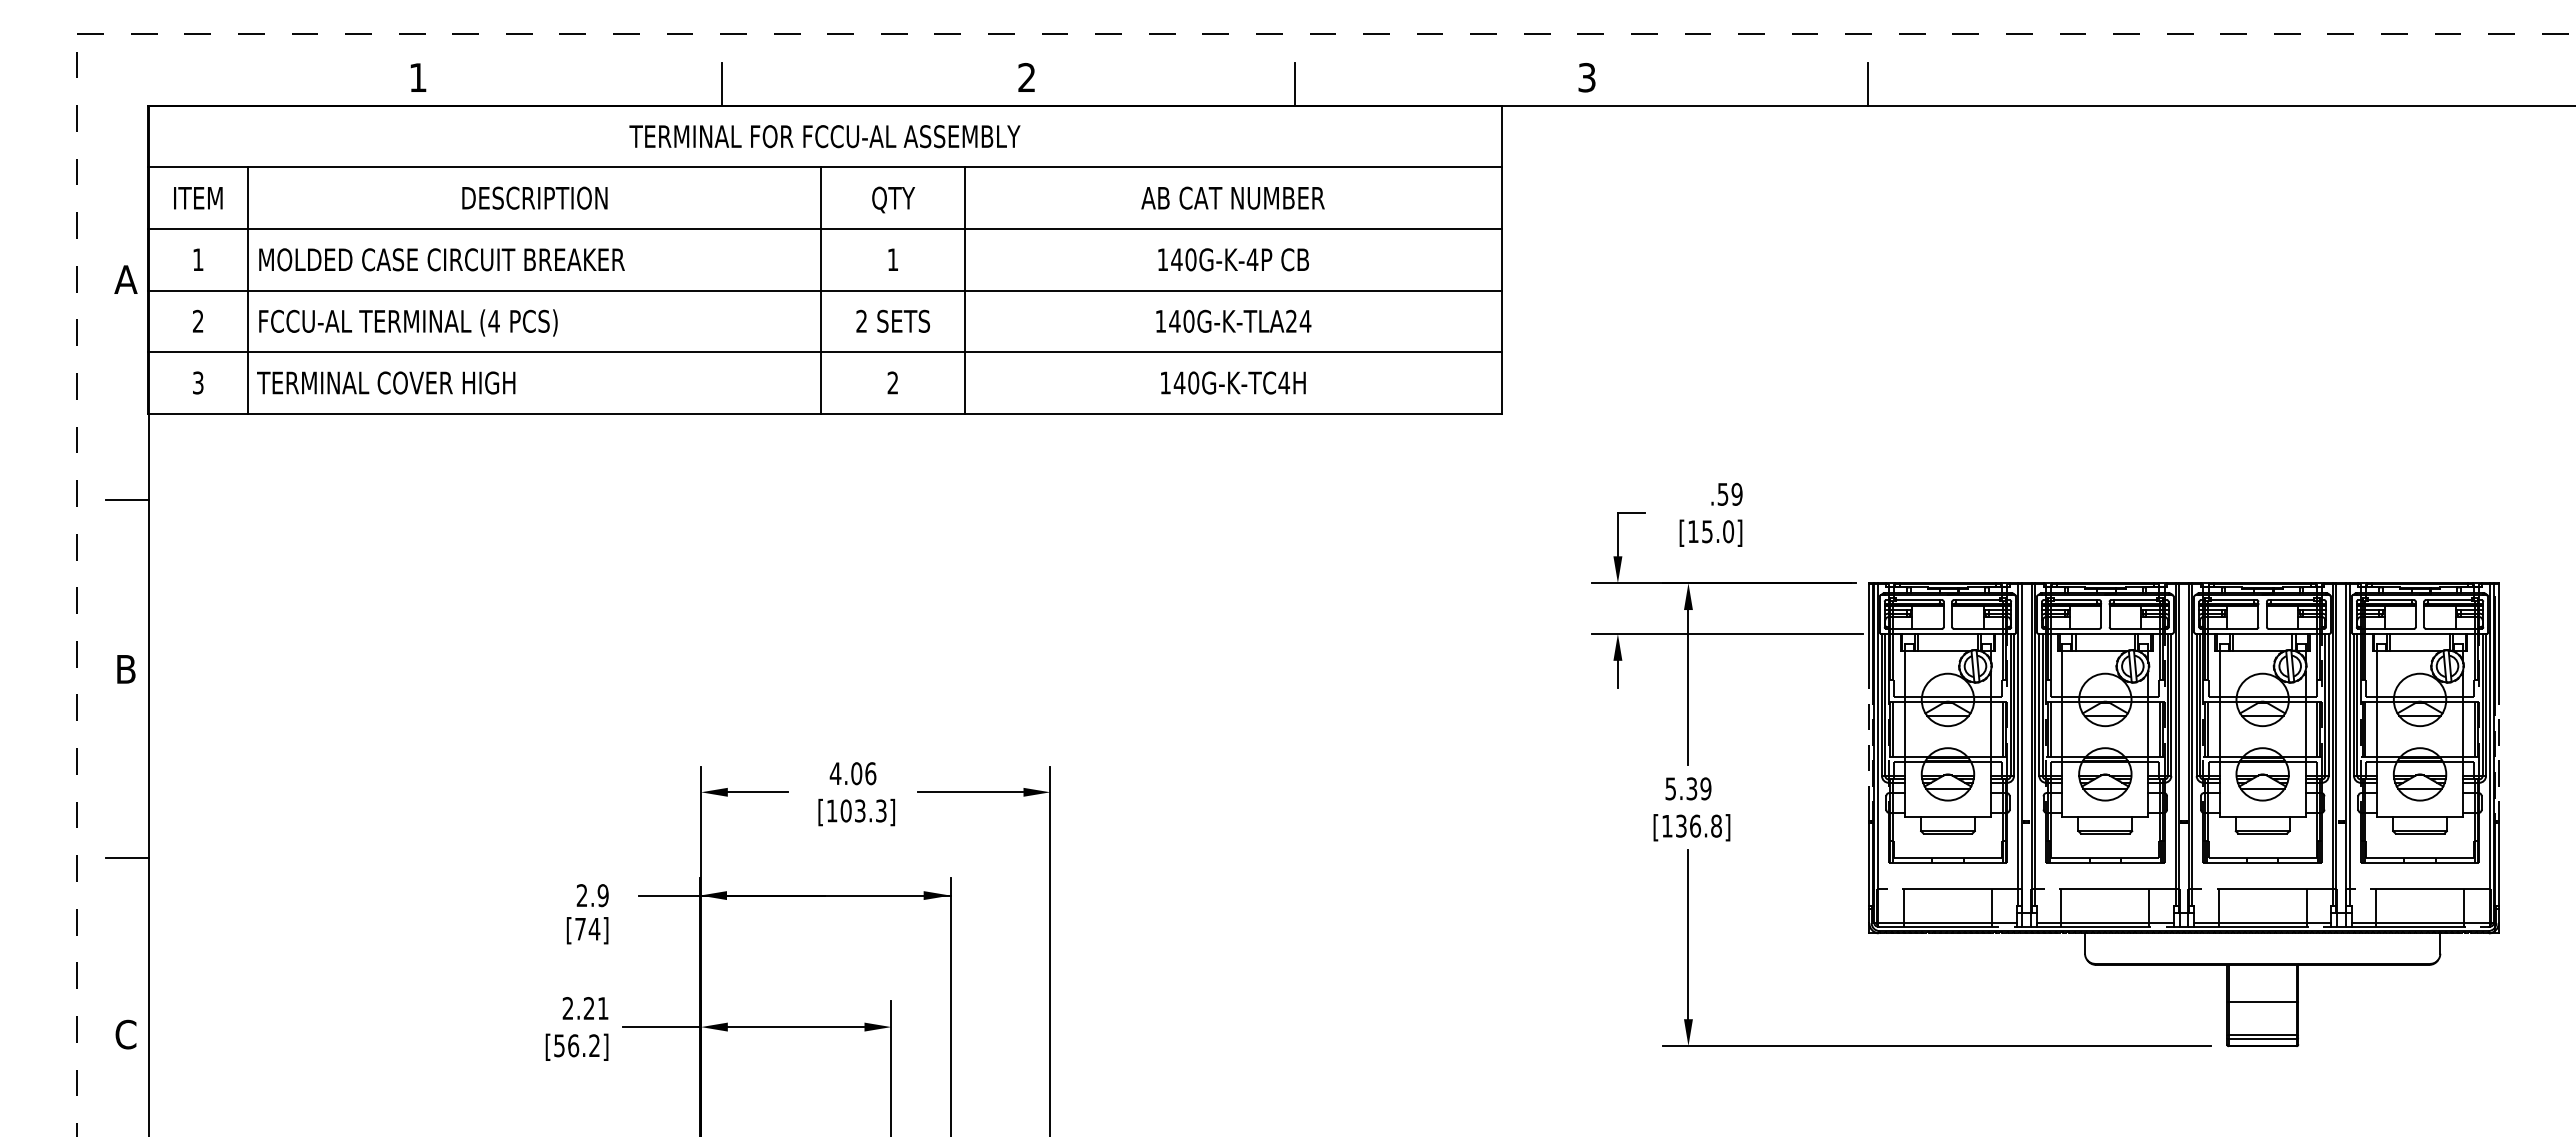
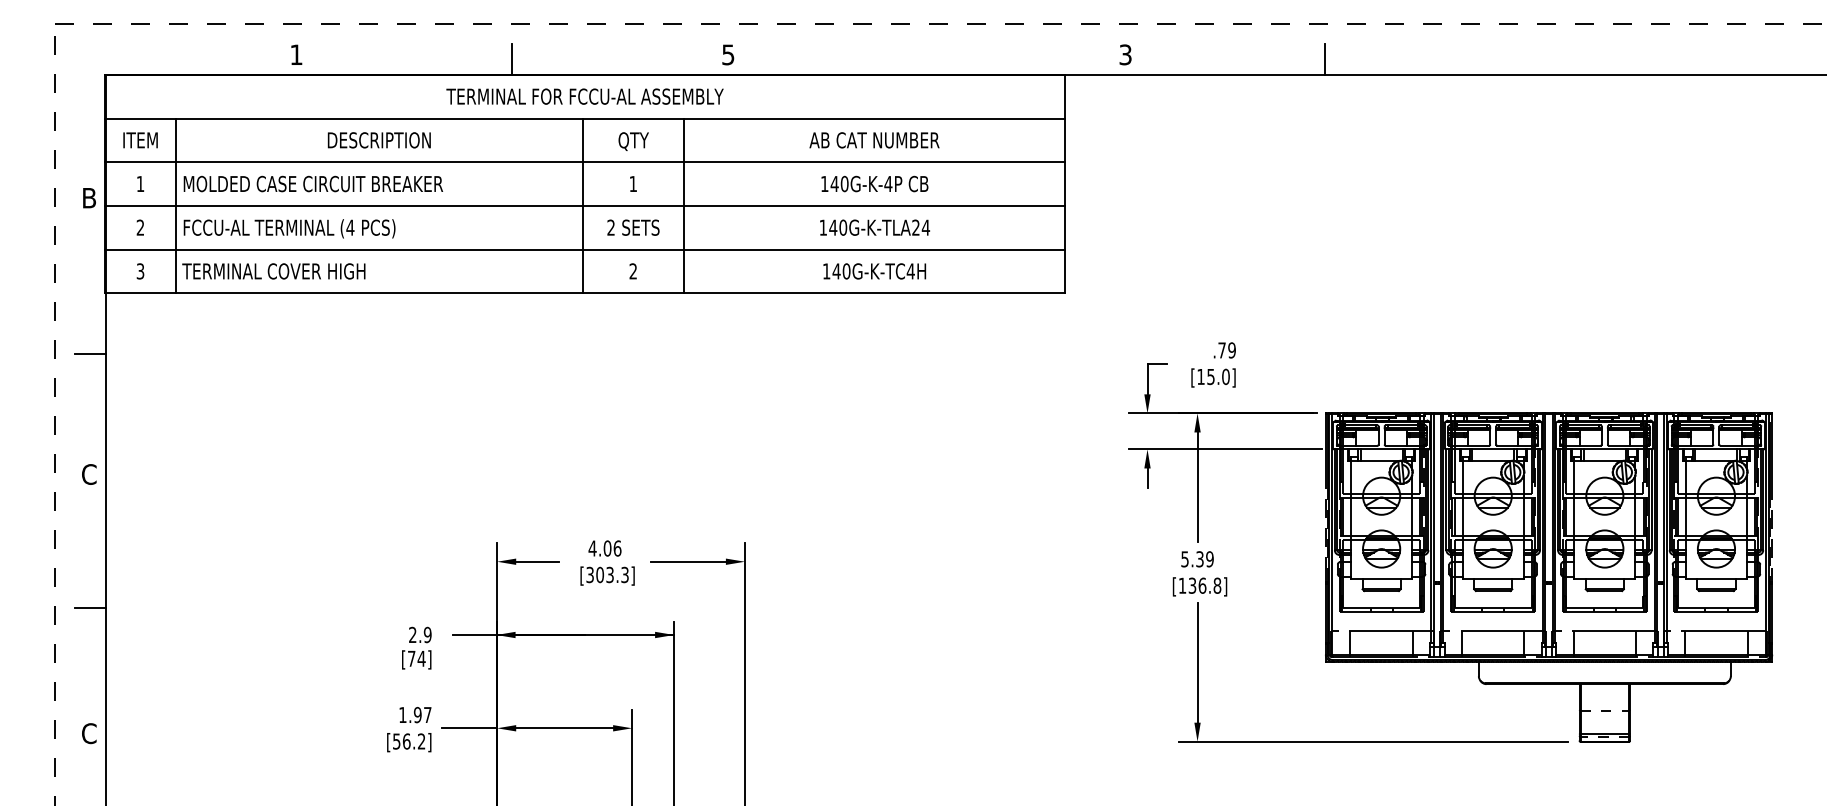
text: (1026, 77) -> (728, 54), 2 -> 5
line: (1294, 83) -> (918, 58), removed
text: (125, 279) -> (88, 198), A -> B
text: (1722, 494) -> (1221, 350), .59 -> .79
text: (125, 669) -> (88, 474), B -> C
text: (831, 810) -> (589, 574), [103.3] -> [303.3]
line: (2262, 1002) -> (1604, 710), solid -> dashed
text: (585, 1008) -> (415, 715), 2.21 -> 1.97
line: (2262, 1039) -> (1604, 737), solid -> dashed

